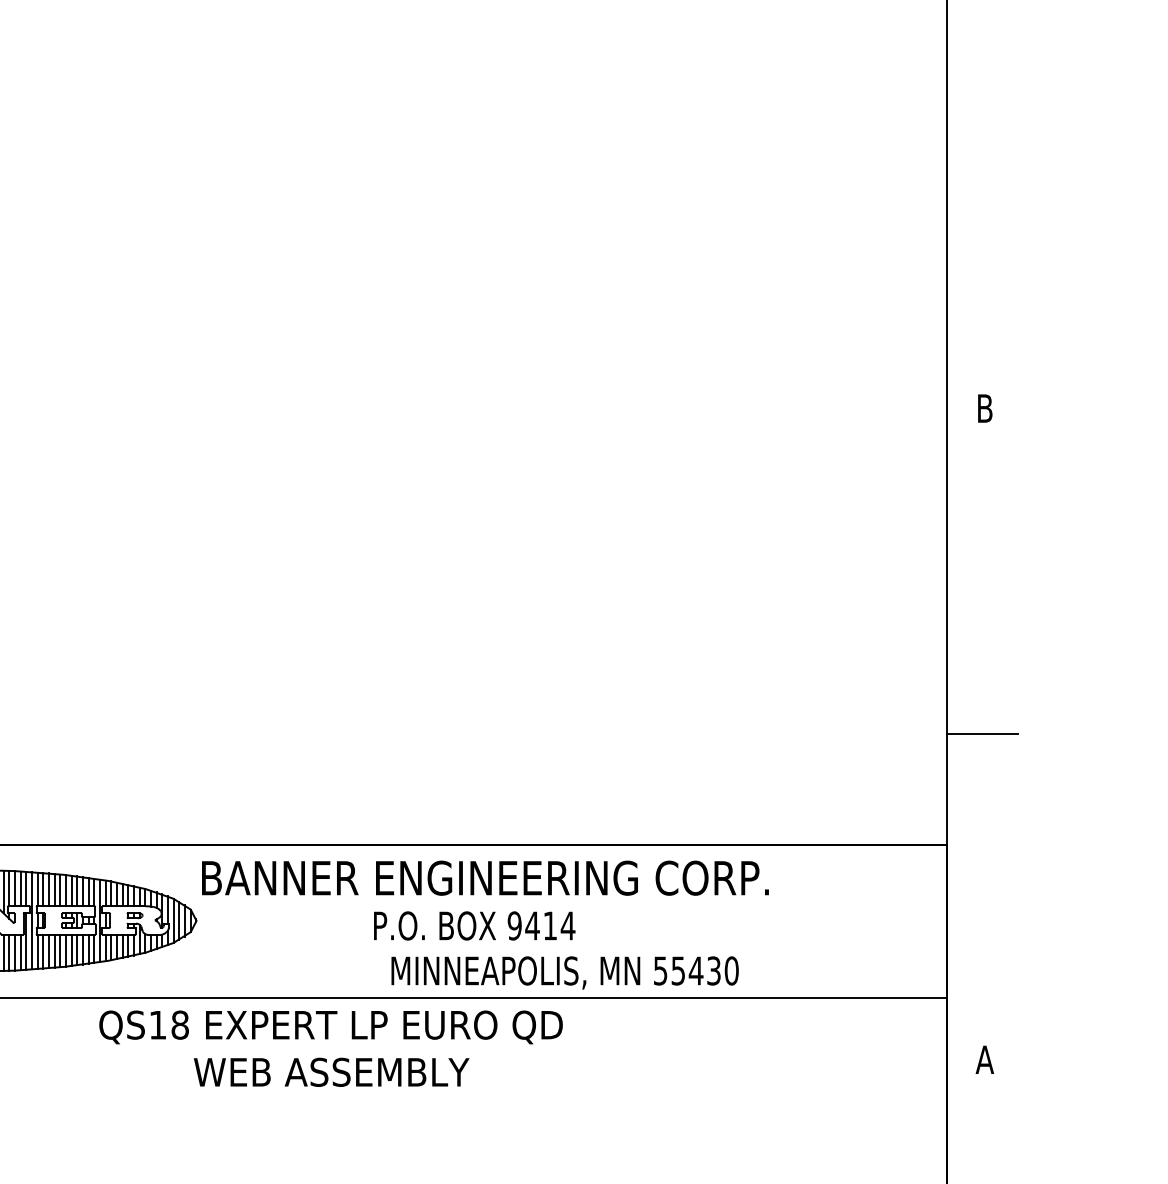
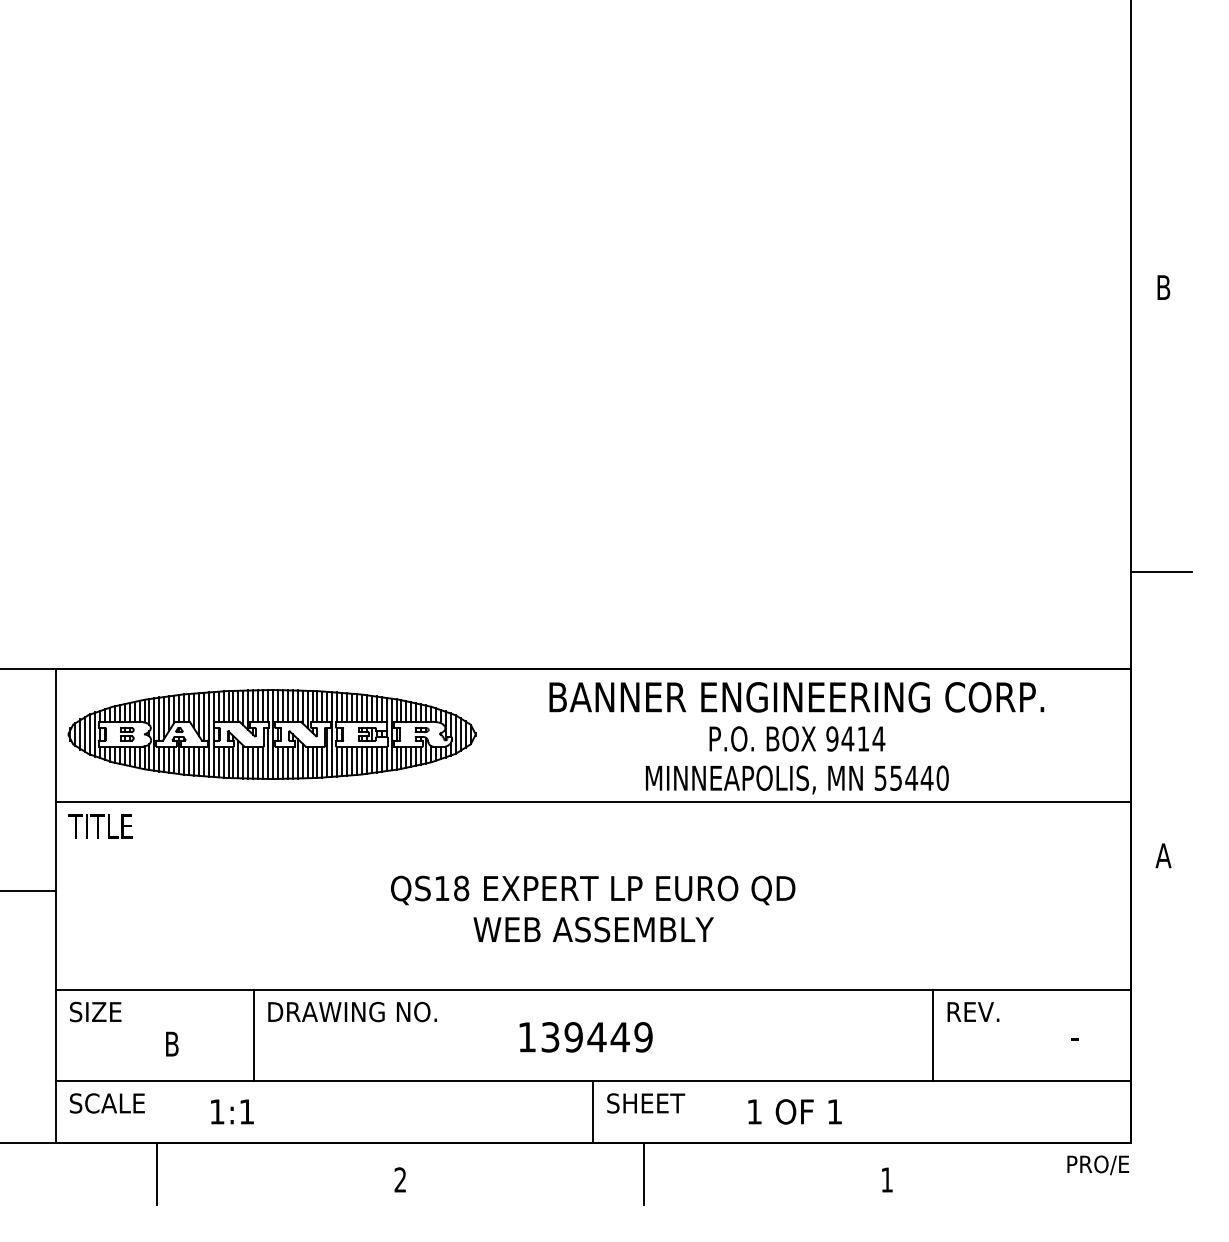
text: (485, 878) -> (796, 697), moved
text: (474, 925) -> (797, 738), moved
text: (713, 970) -> (926, 777), 55430 -> 55440
text: (331, 1048) -> (593, 908), moved

